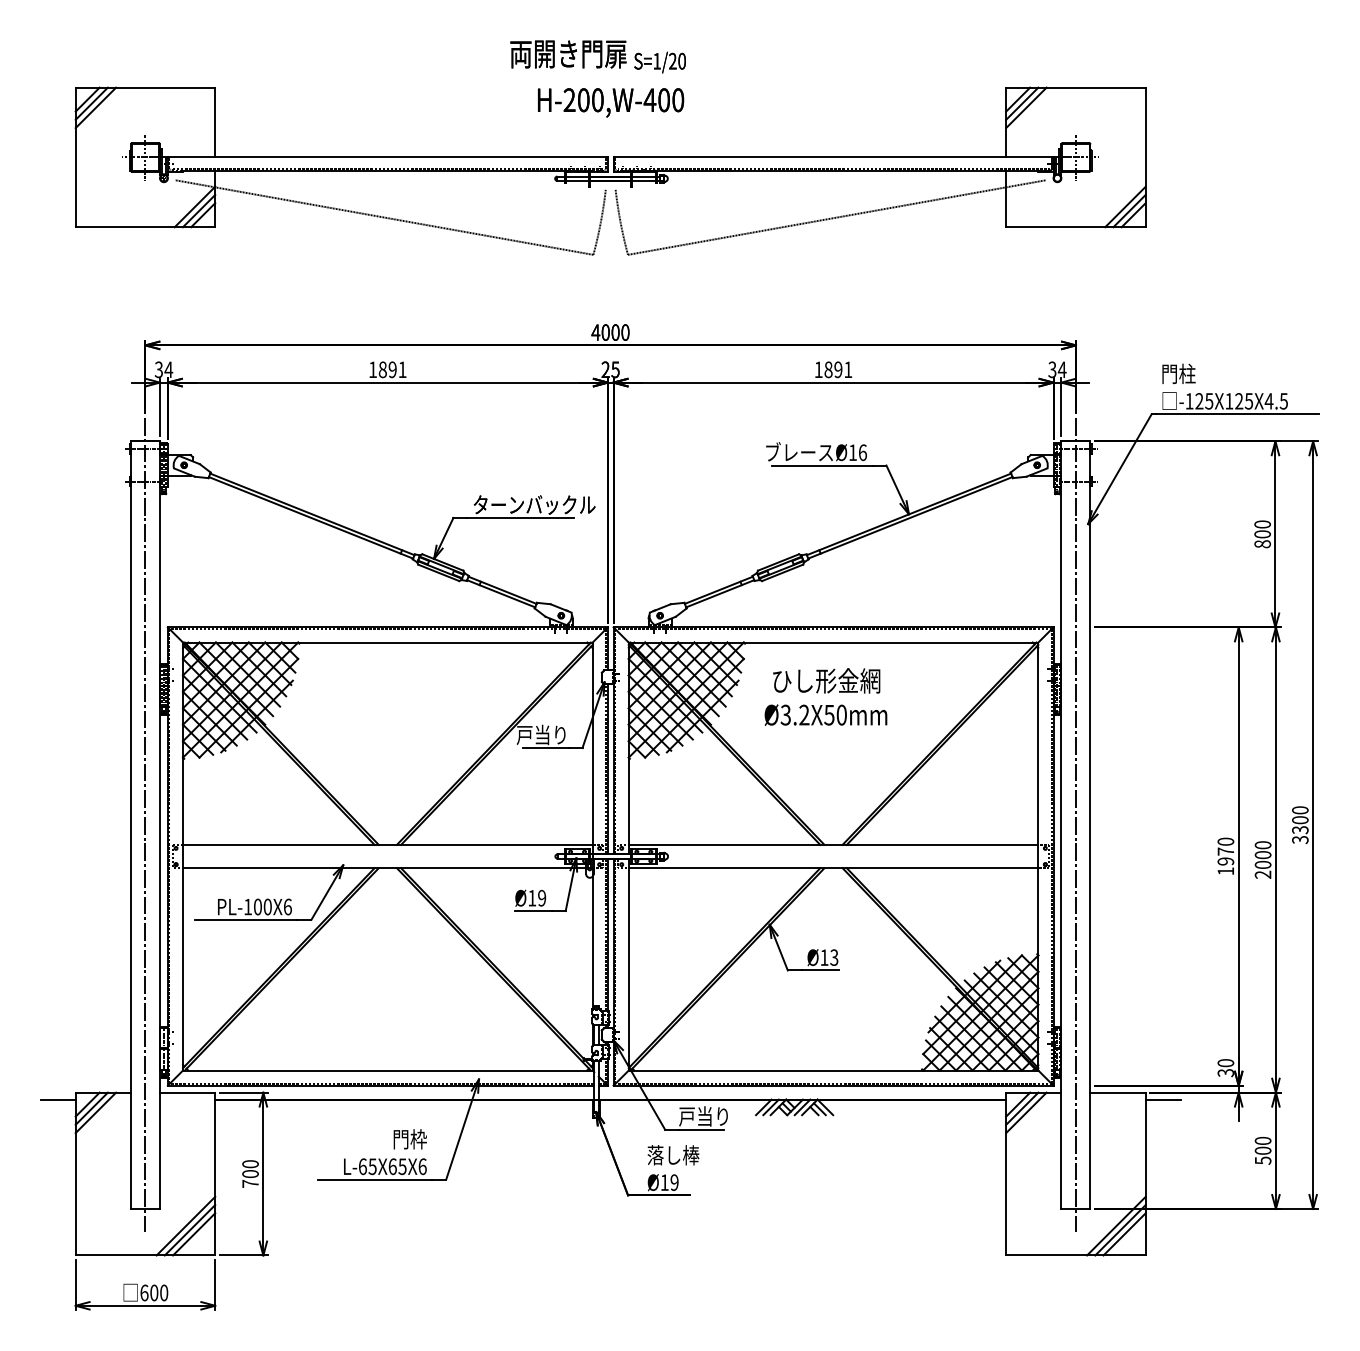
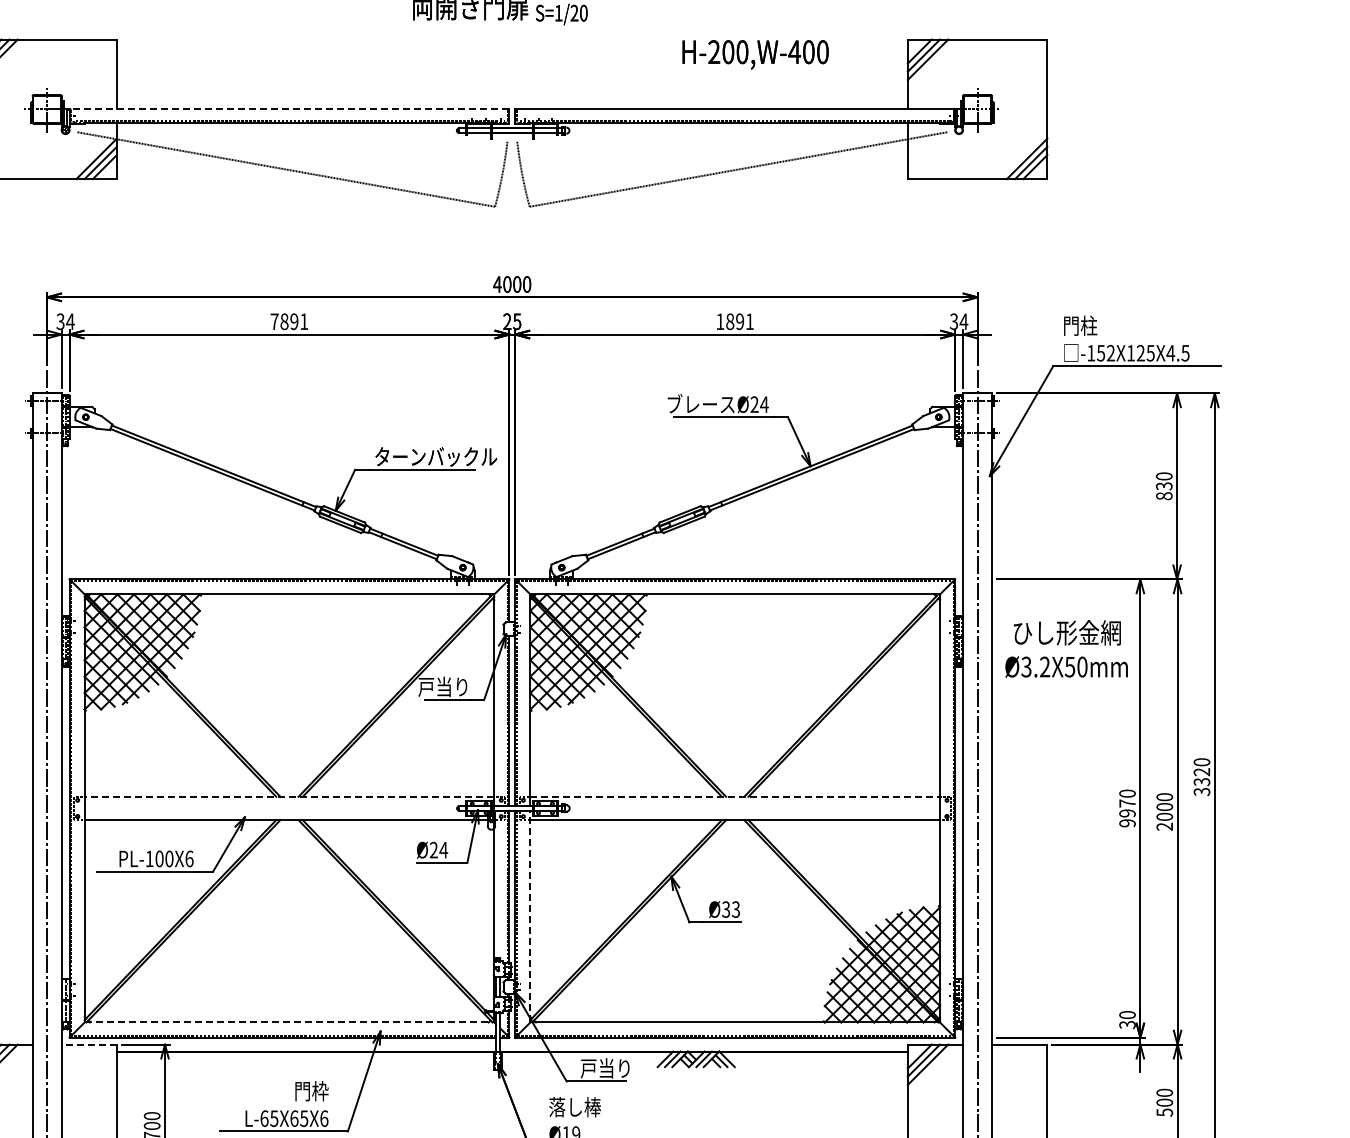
text: (611, 102) -> (756, 54), moved
line: (387, 156) -> (289, 108), solid -> dashed
text: (373, 369) -> (275, 321), 1891 -> 7891
text: (1204, 401) -> (1106, 353), -125X125X4.5 -> -152X125X4.5
text: (858, 452) -> (760, 404), Ø16 -> Ø24
text: (1262, 534) -> (1164, 486), 800 -> 830
text: (825, 696) -> (1066, 648), moved
text: (1300, 820) -> (1202, 772), 3300 -> 3320
line: (387, 844) -> (289, 796), solid -> dashed
line: (833, 844) -> (735, 796), solid -> dashed
text: (1225, 871) -> (1127, 823), 1970 -> 9970
text: (537, 897) -> (439, 849), Ø19 -> Ø24
text: (824, 957) -> (726, 909), Ø13 -> Ø33
line: (628, 964) -> (530, 916), solid -> dashed
line: (387, 1070) -> (289, 1022), solid -> dashed
line: (187, 1092) -> (89, 1044), solid -> dashed
line: (1162, 1099) -> (1064, 1051), removed

